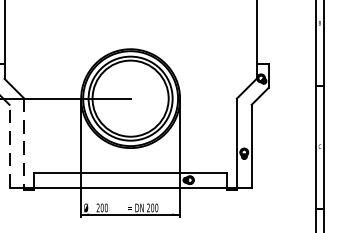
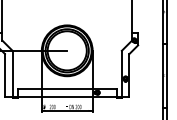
line: (24, 142) -> (12, 73), dashed -> solid
line: (8, 144) -> (4, 74), dashed -> solid

